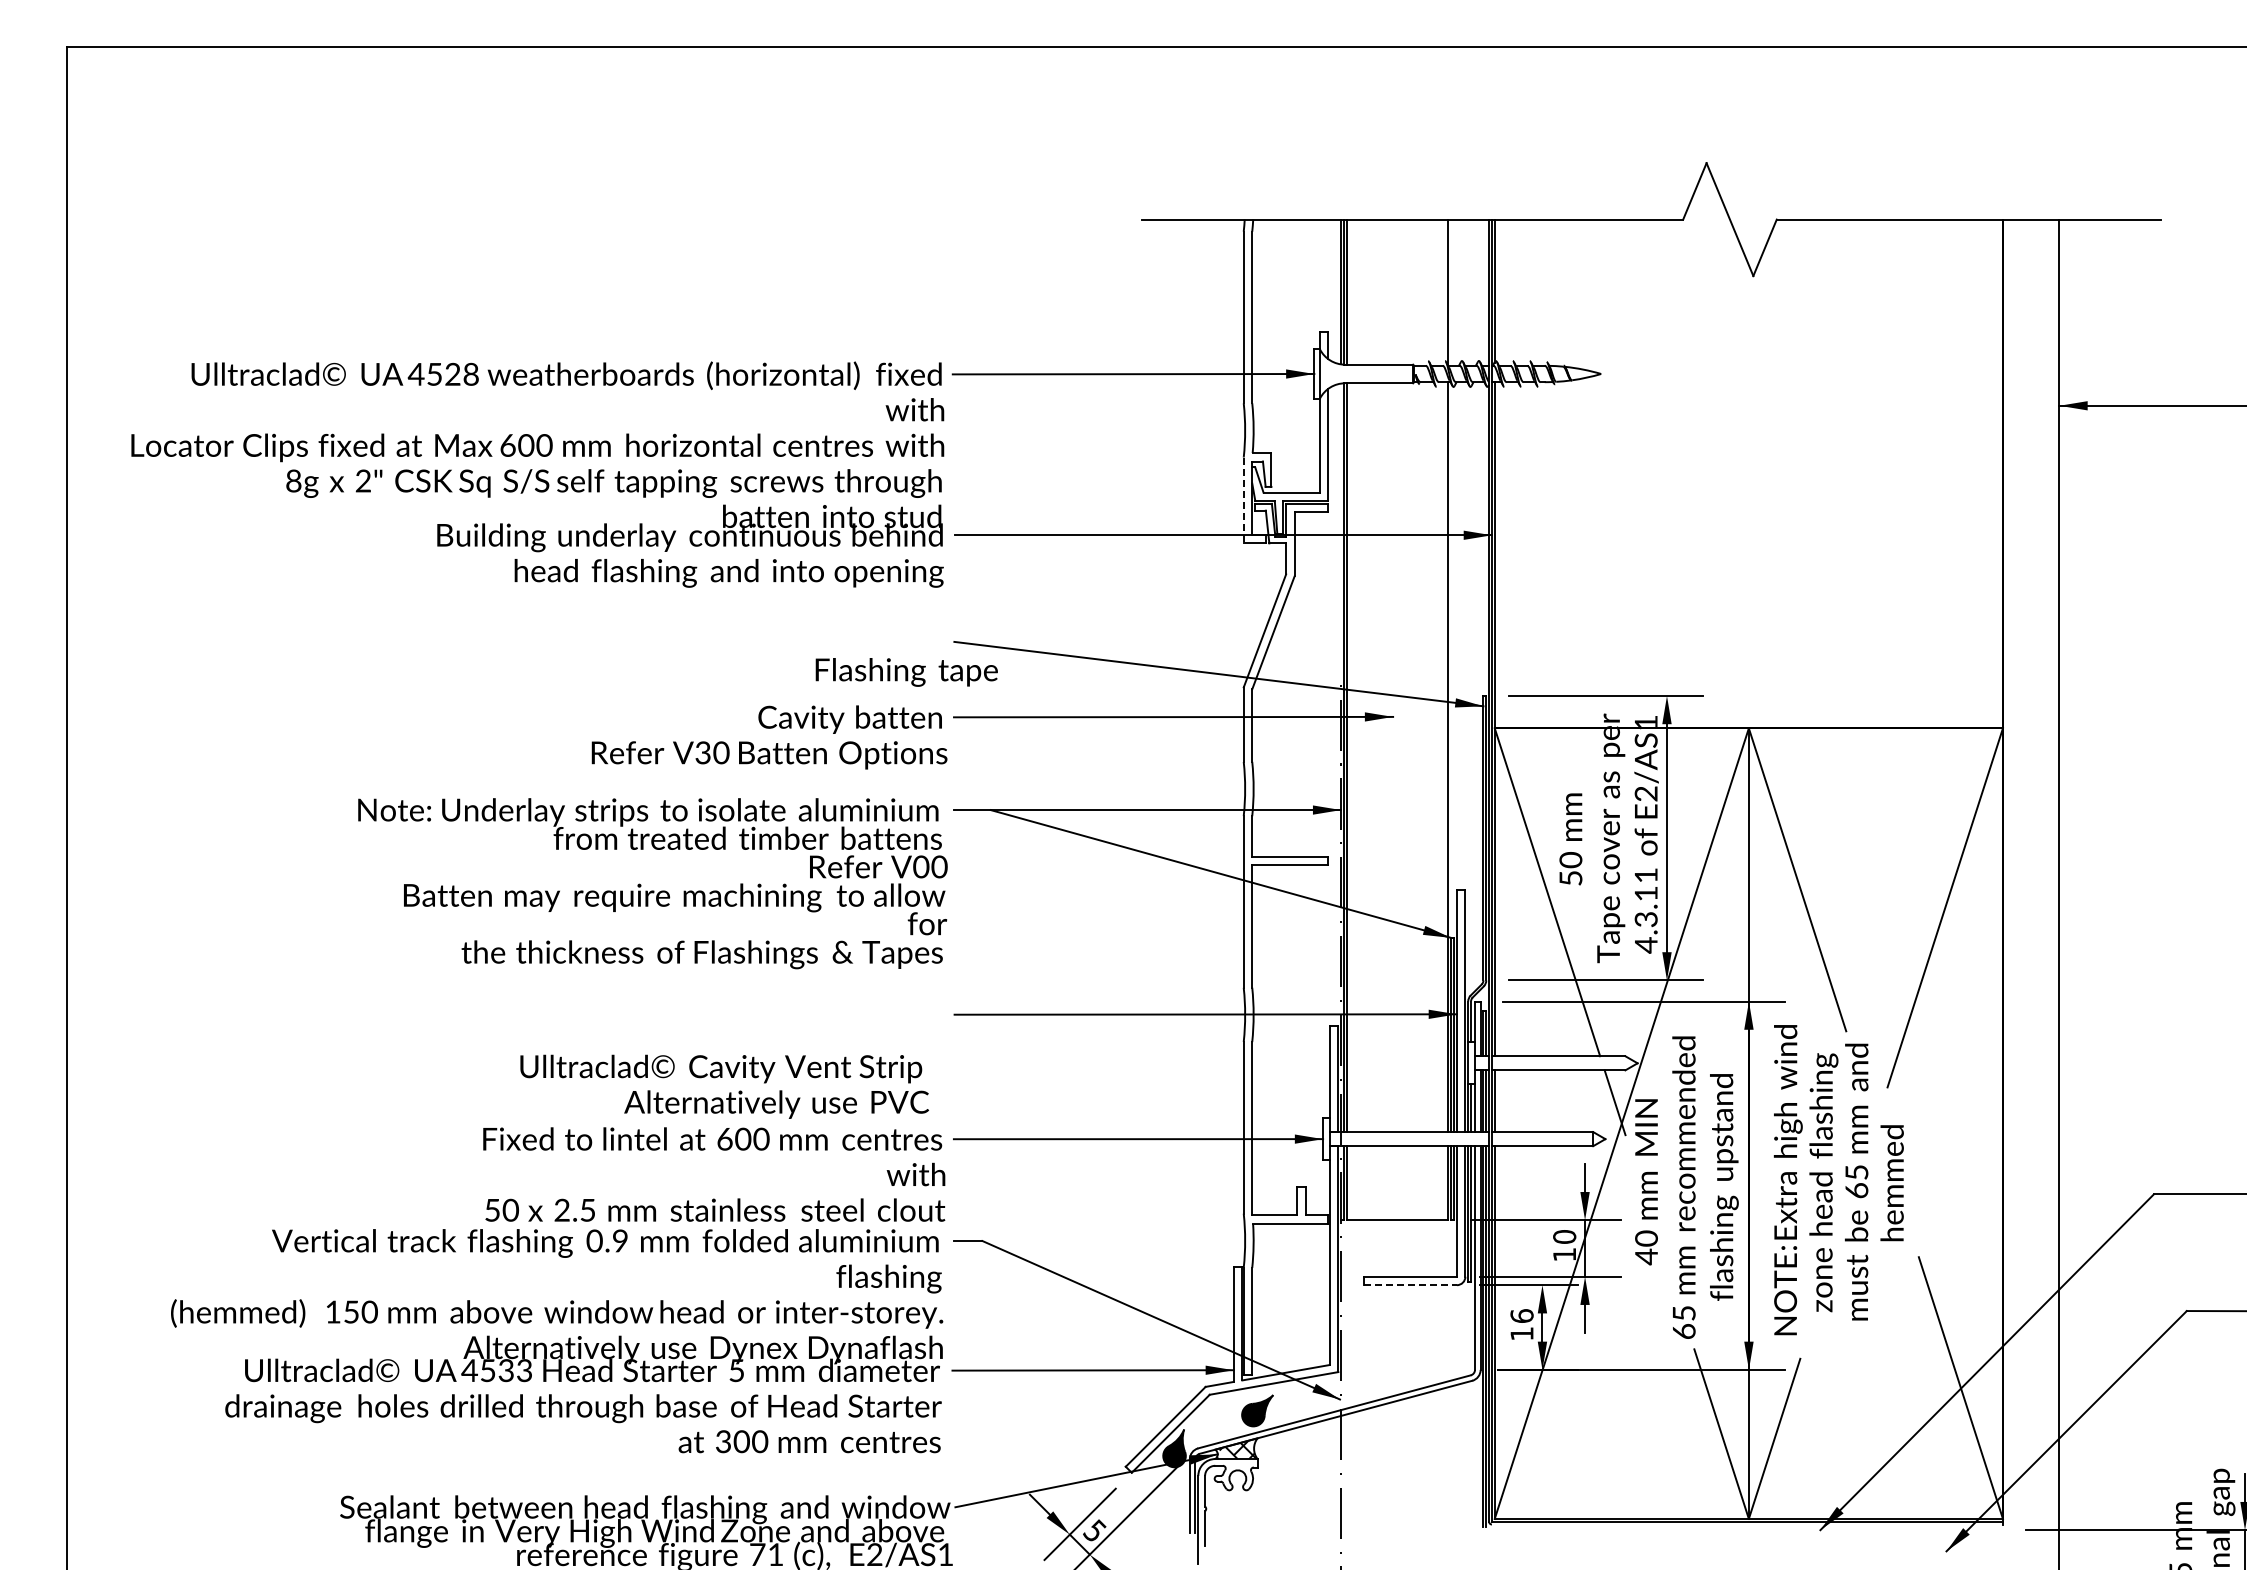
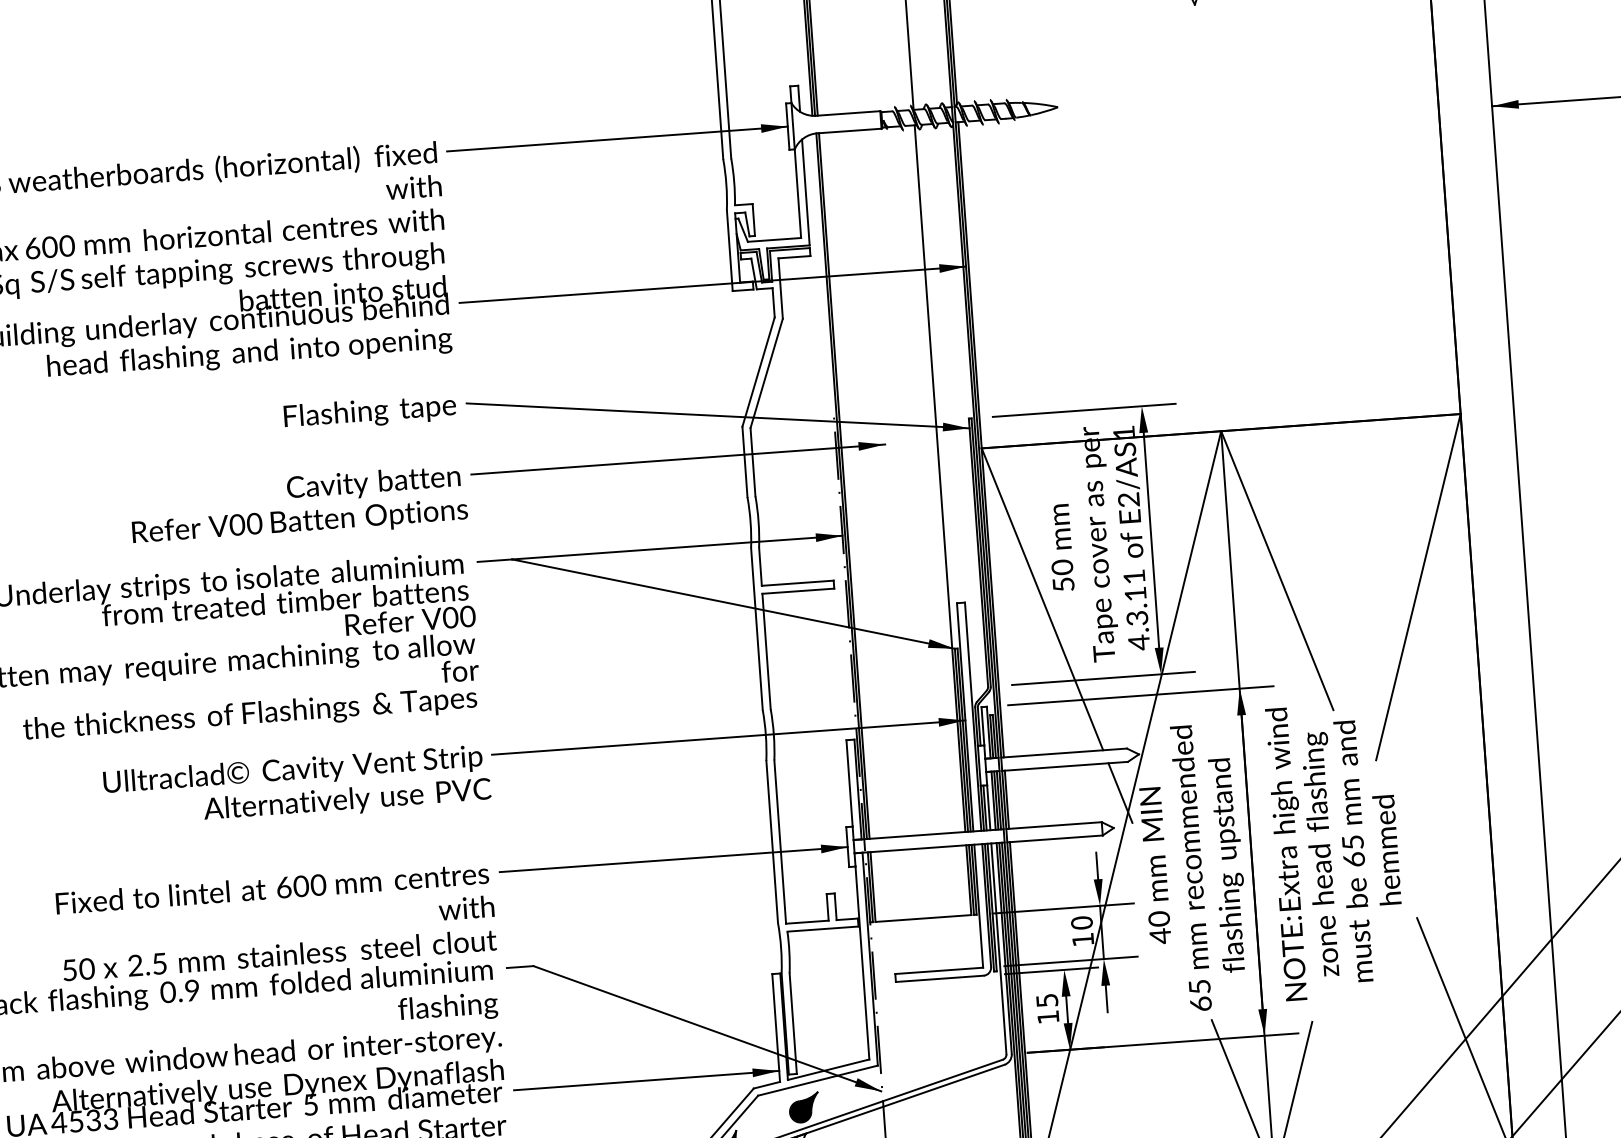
line: (1243, 500) -> (729, 250), dashed -> solid
text: (906, 672) -> (369, 412), moved
text: (703, 752) -> (237, 524), V30 -> V00
text: (724, 1086) -> (297, 787), moved
line: (1410, 1285) -> (939, 979), dashed -> solid
text: (1521, 1315) -> (1046, 999), 16 -> 15

